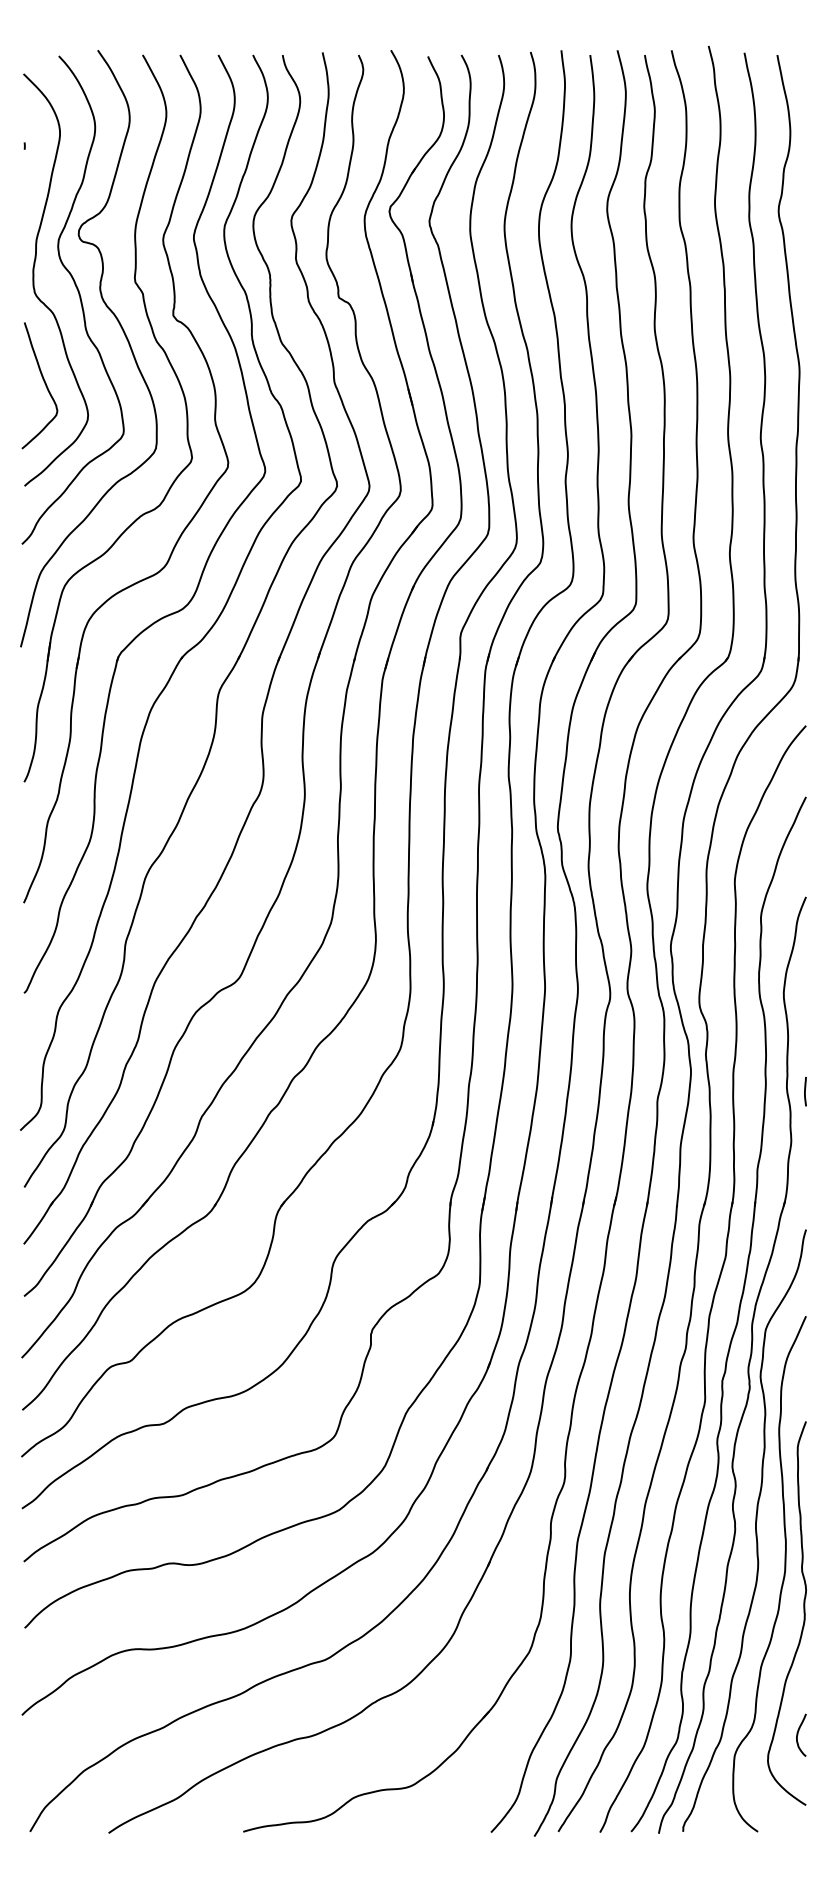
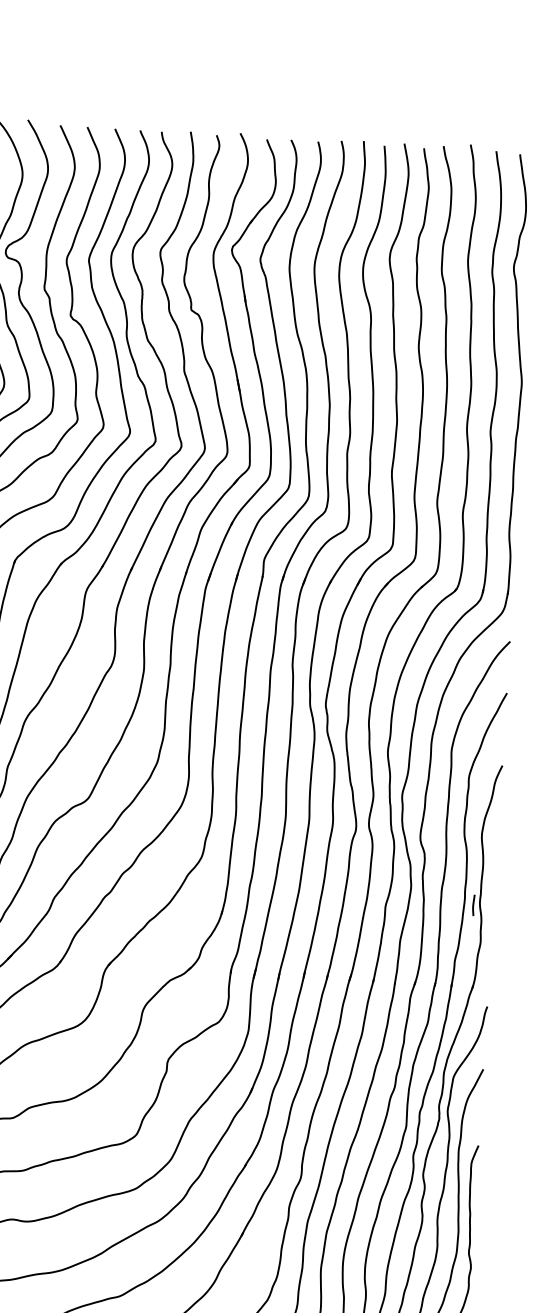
line: (805, 1091) -> (473, 905), moved

